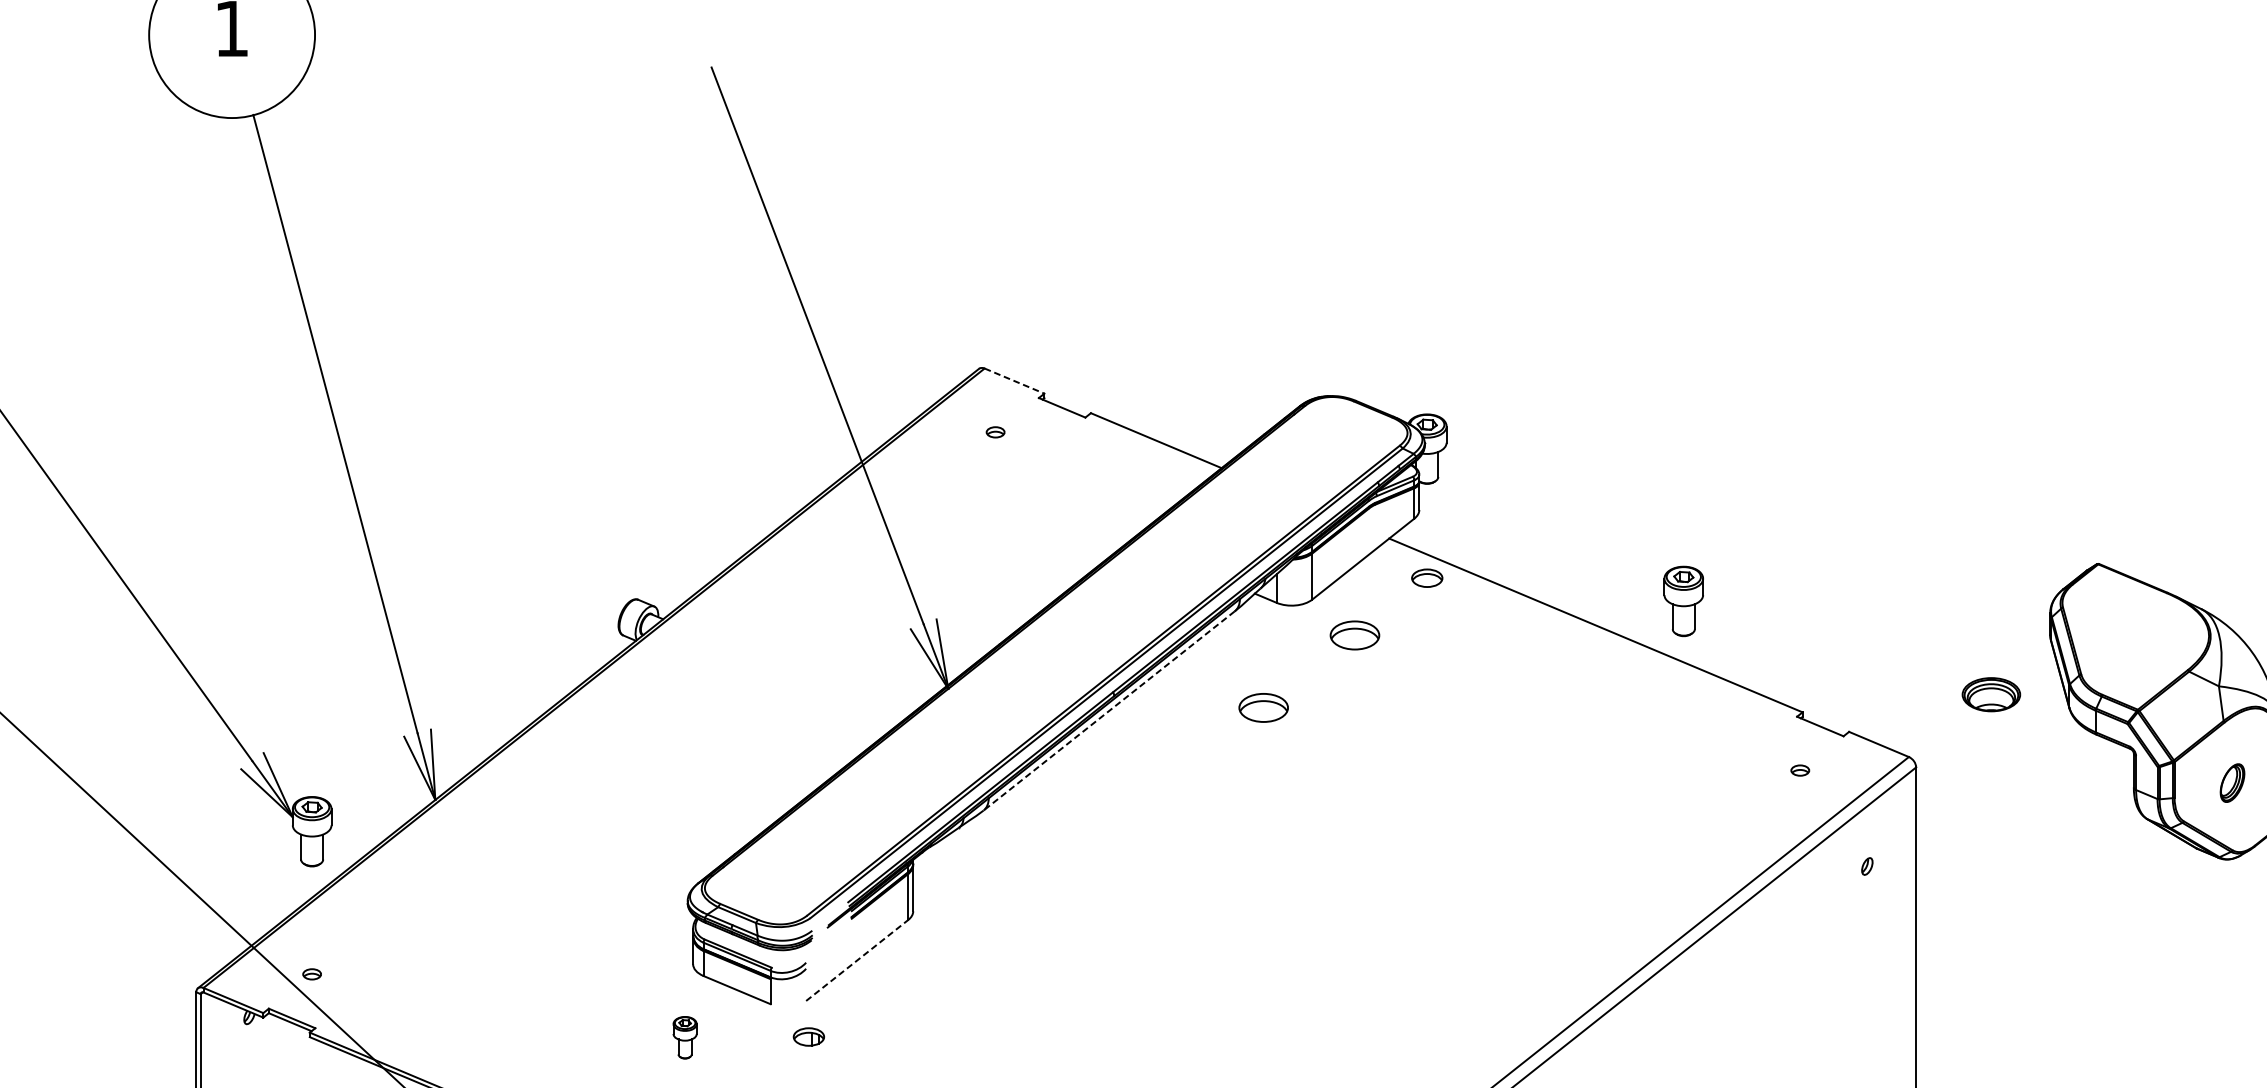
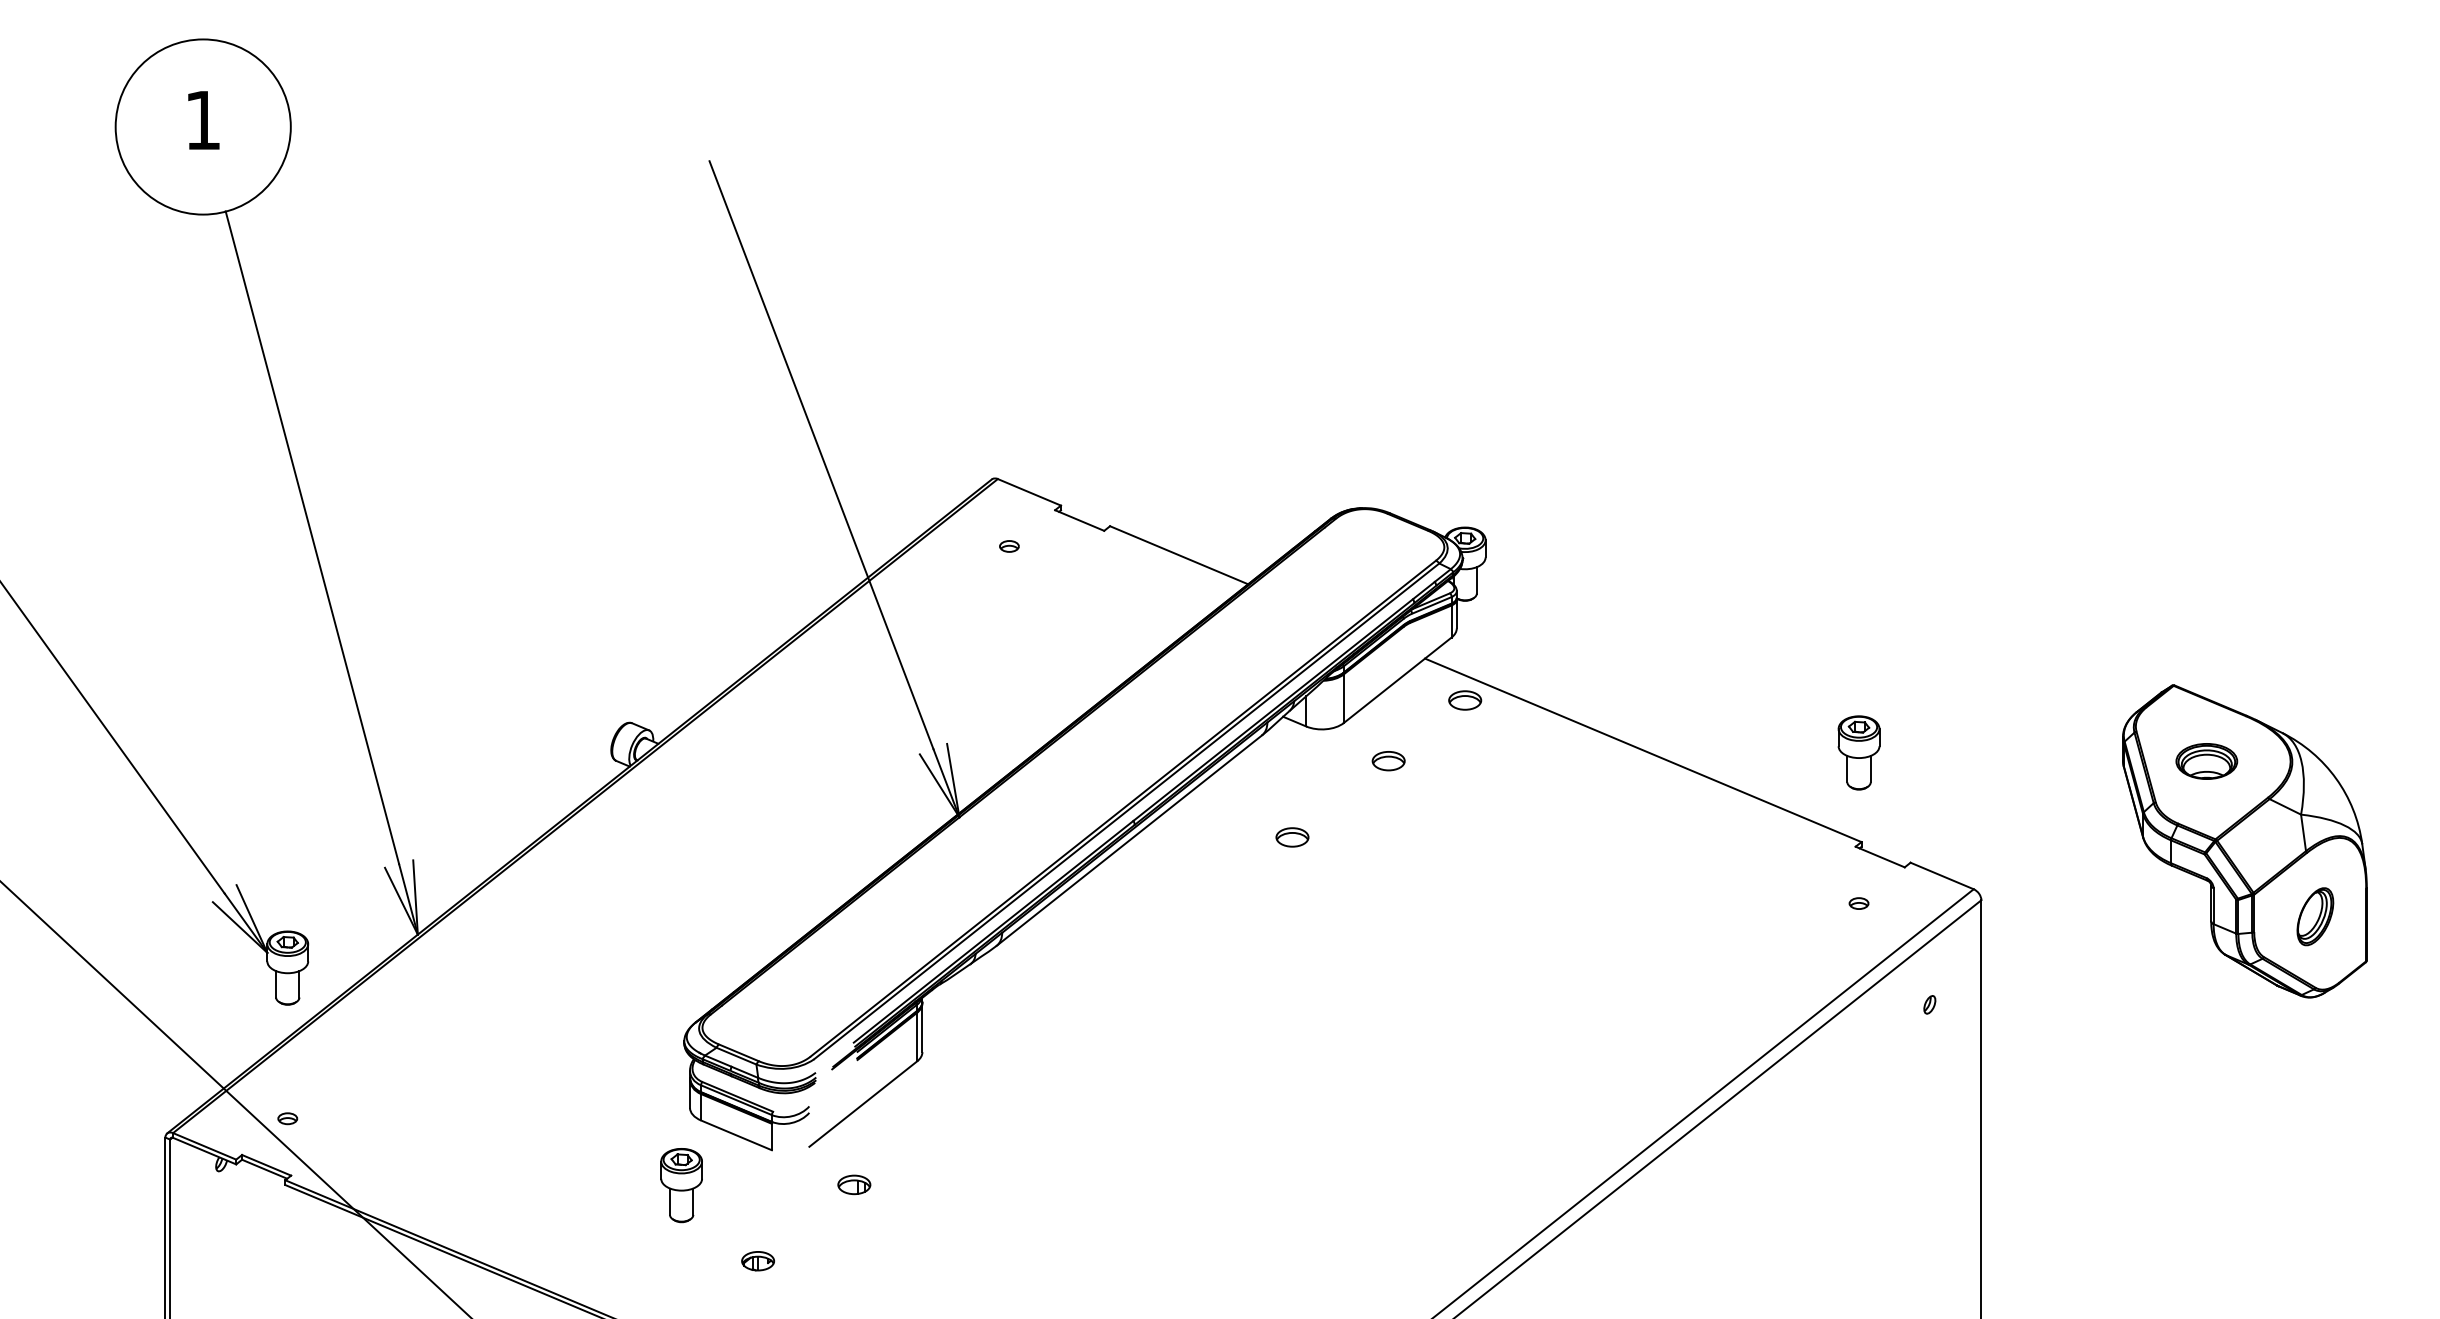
line: (1014, 381) -> (1029, 492), dashed -> solid
part: (1683, 600) -> (1858, 752), moved
part: (1354, 636) -> (1388, 761), size x0.62
part: (1991, 694) -> (2206, 761), moved
part: (1263, 707) -> (1292, 837), size x0.62
line: (1108, 710) -> (1128, 840), dashed -> solid
part: (2232, 782) -> (2315, 916), size x1.43
line: (857, 960) -> (863, 1104), dashed -> solid
part: (809, 1036) -> (854, 1184), moved
part: (685, 1037) -> (681, 1185), size x1.67

